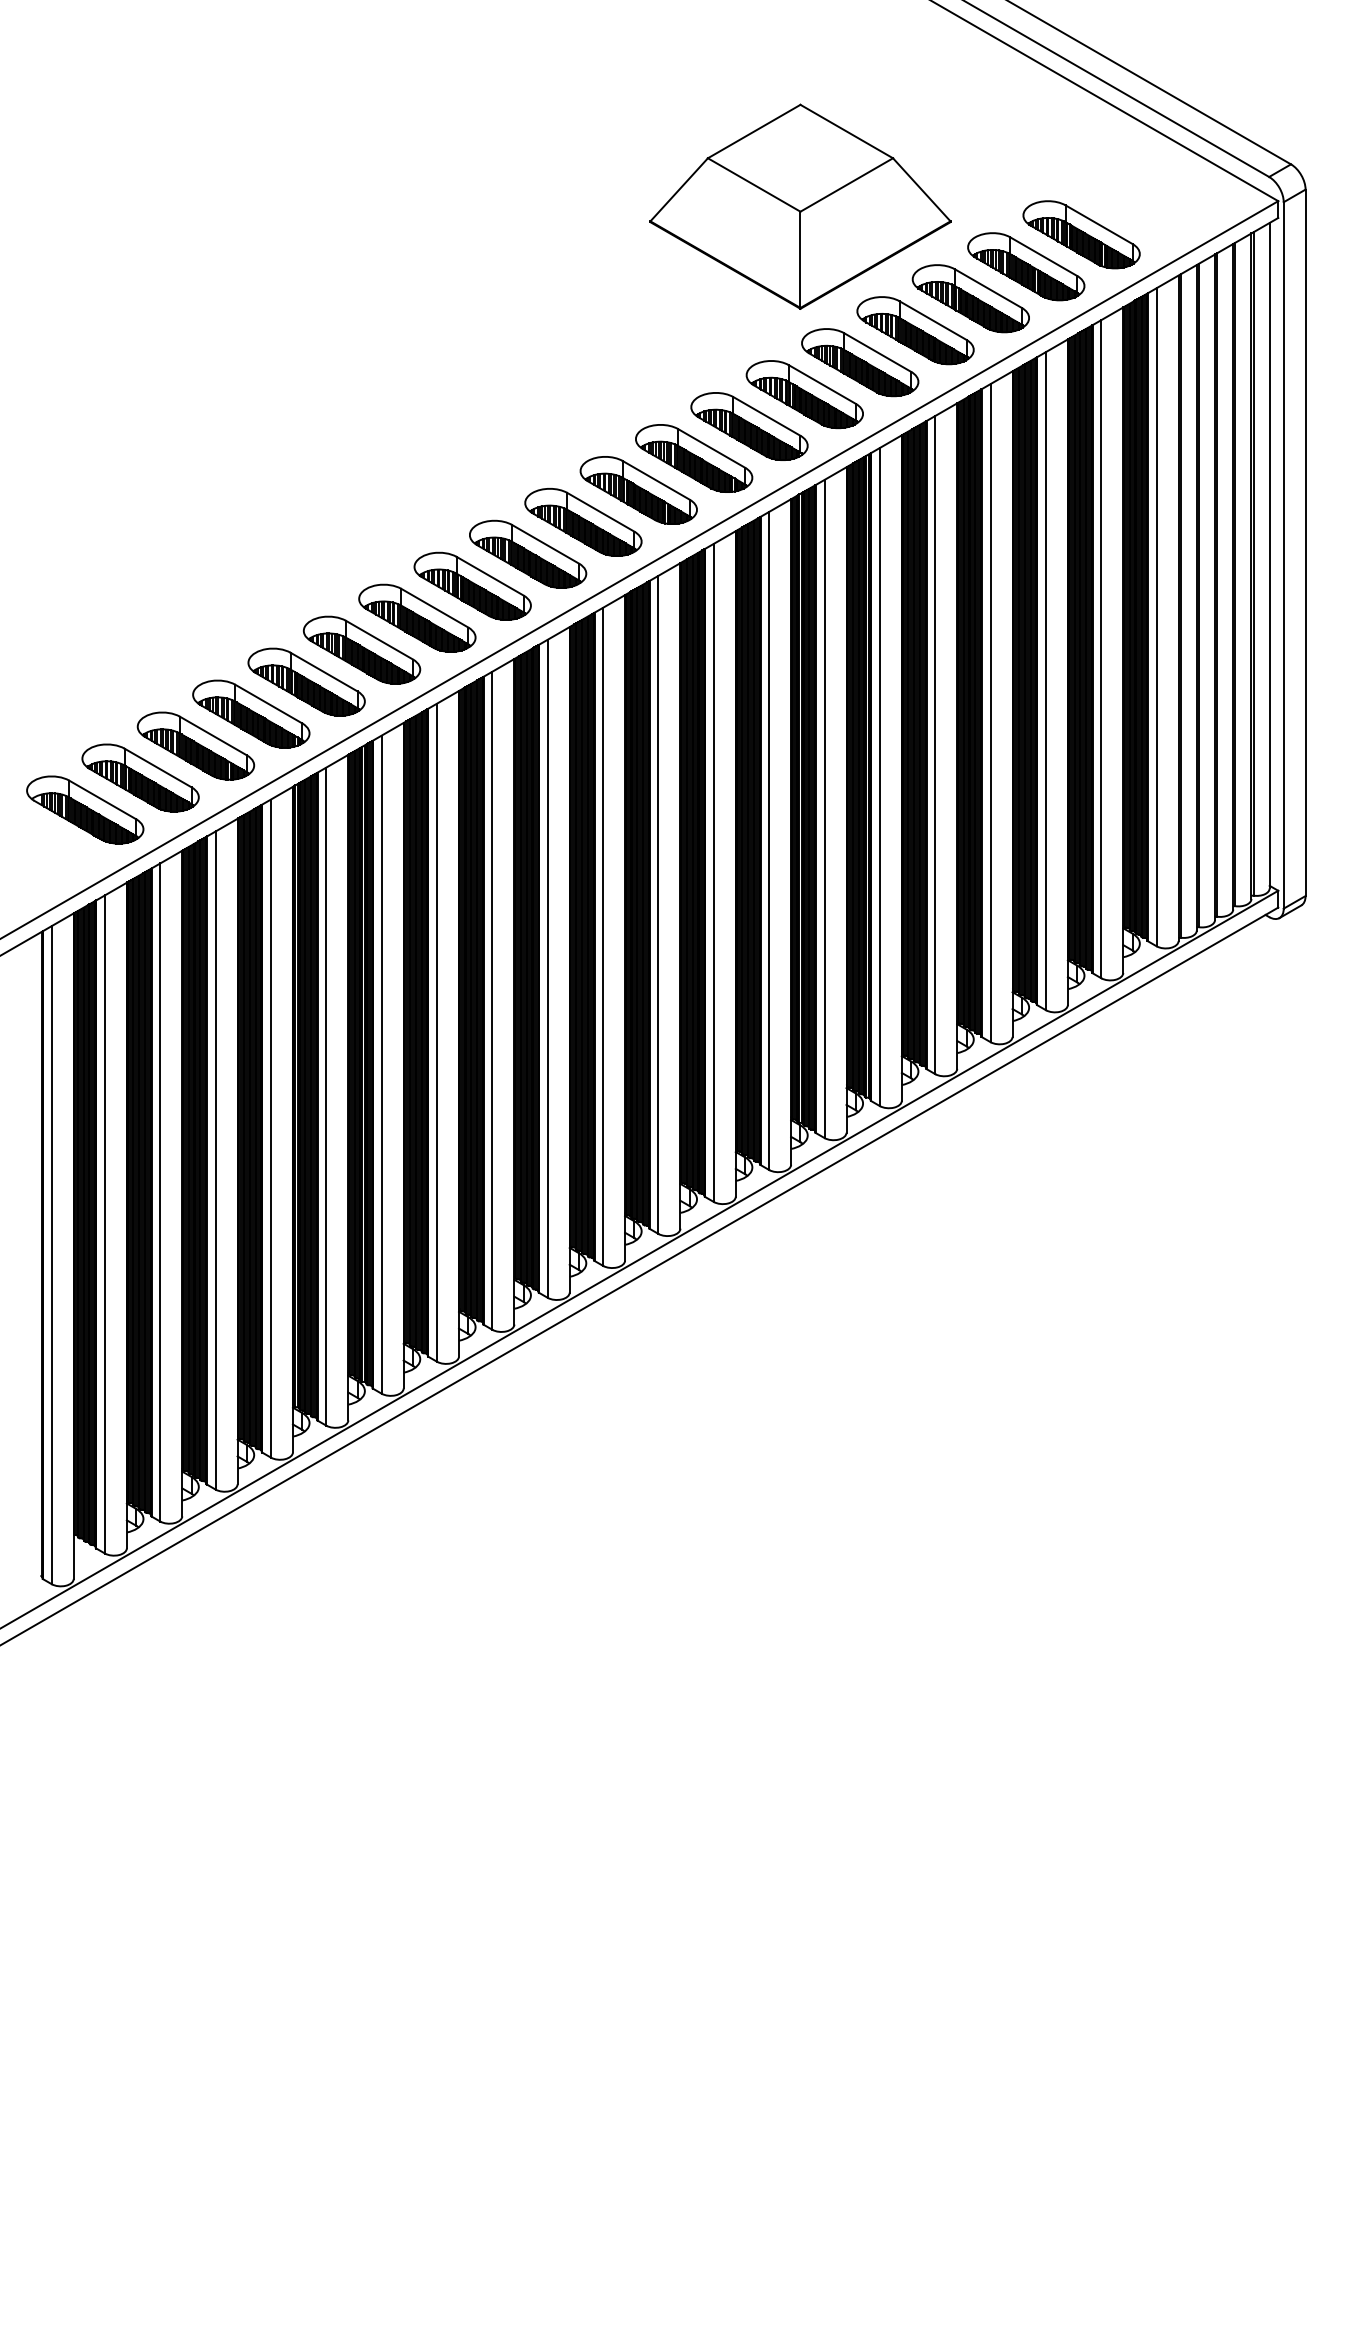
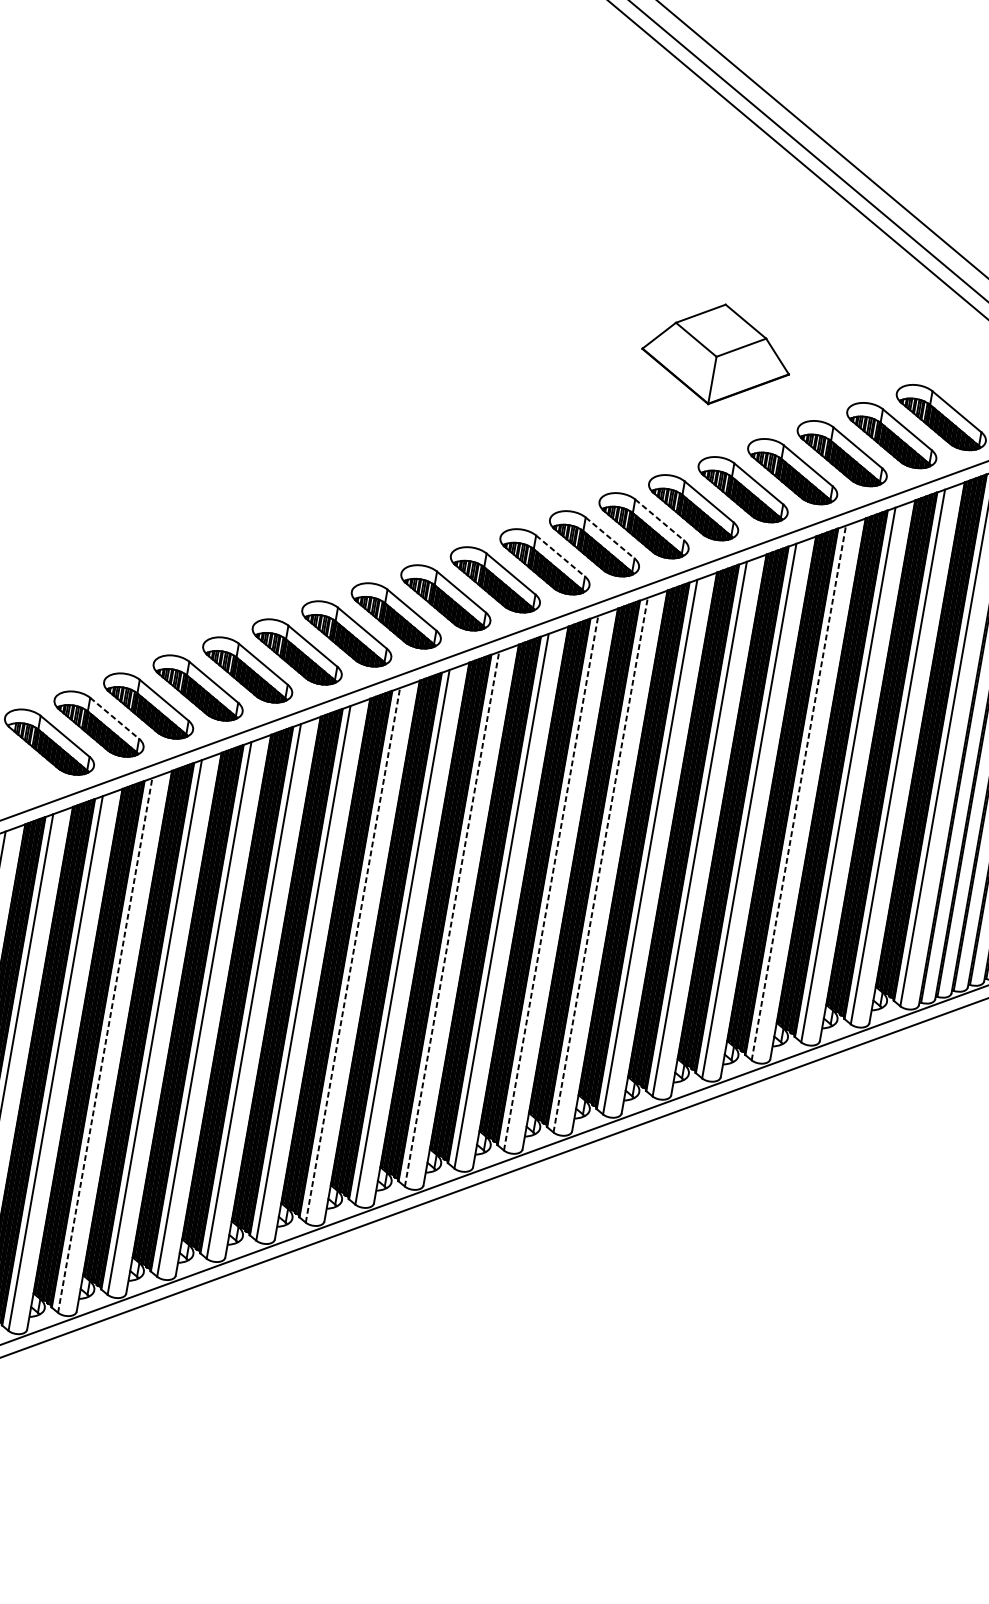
part: (800, 206) -> (717, 354), size x0.6
line: (766, 416) -> (659, 519), solid -> dashed
line: (711, 448) -> (610, 538), solid -> dashed
line: (656, 480) -> (560, 556), solid -> dashed
line: (990, 712) -> (798, 792), solid -> dashed
line: (158, 768) -> (114, 718), solid -> dashed
line: (769, 840) -> (601, 864), solid -> dashed
line: (713, 872) -> (550, 882), solid -> dashed
line: (603, 936) -> (452, 919), solid -> dashed
line: (492, 1000) -> (353, 955), solid -> dashed
line: (215, 1160) -> (105, 1045), solid -> dashed

